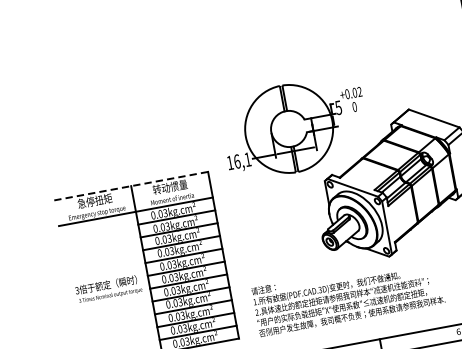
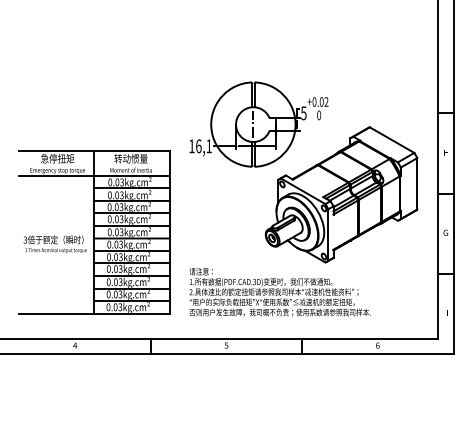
line: (289, 128) -> (253, 124), added
line: (131, 185) -> (94, 150), dashed -> solid

